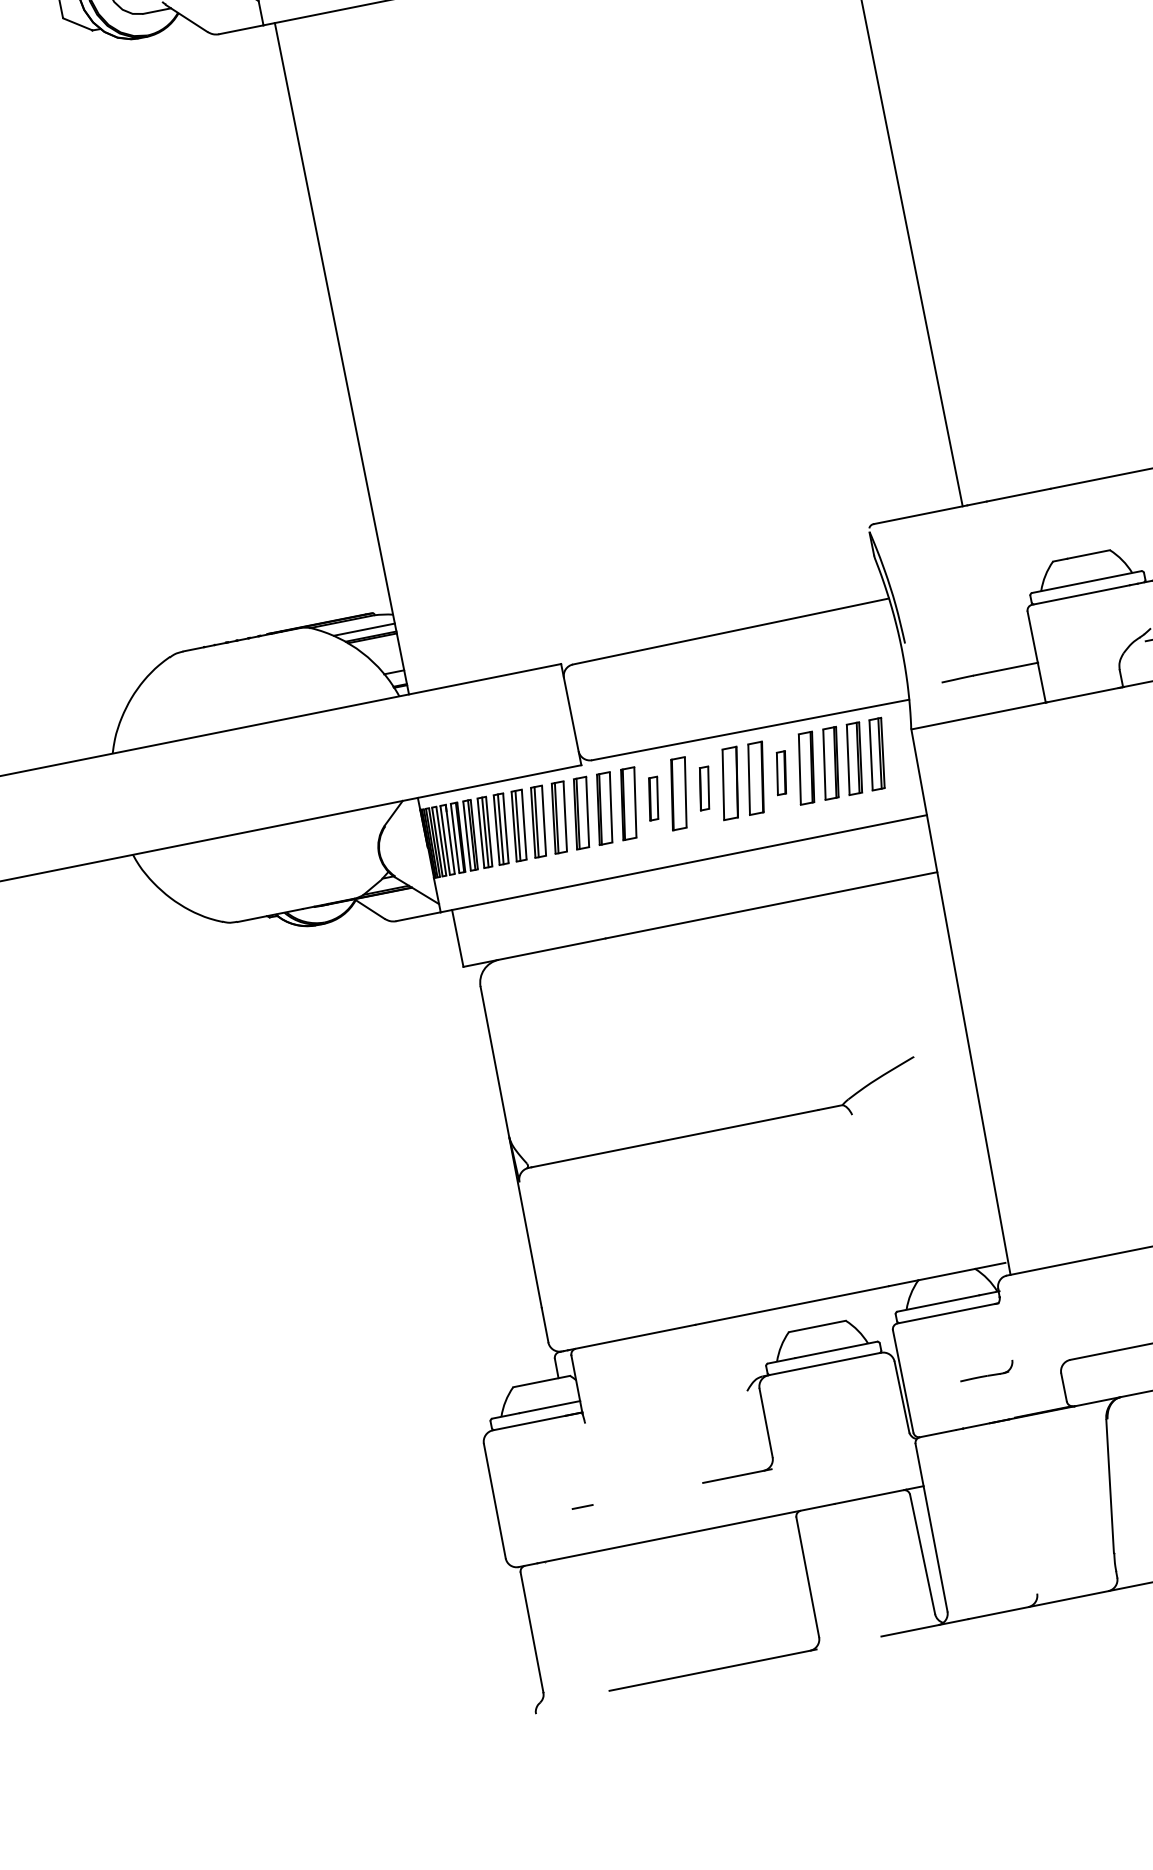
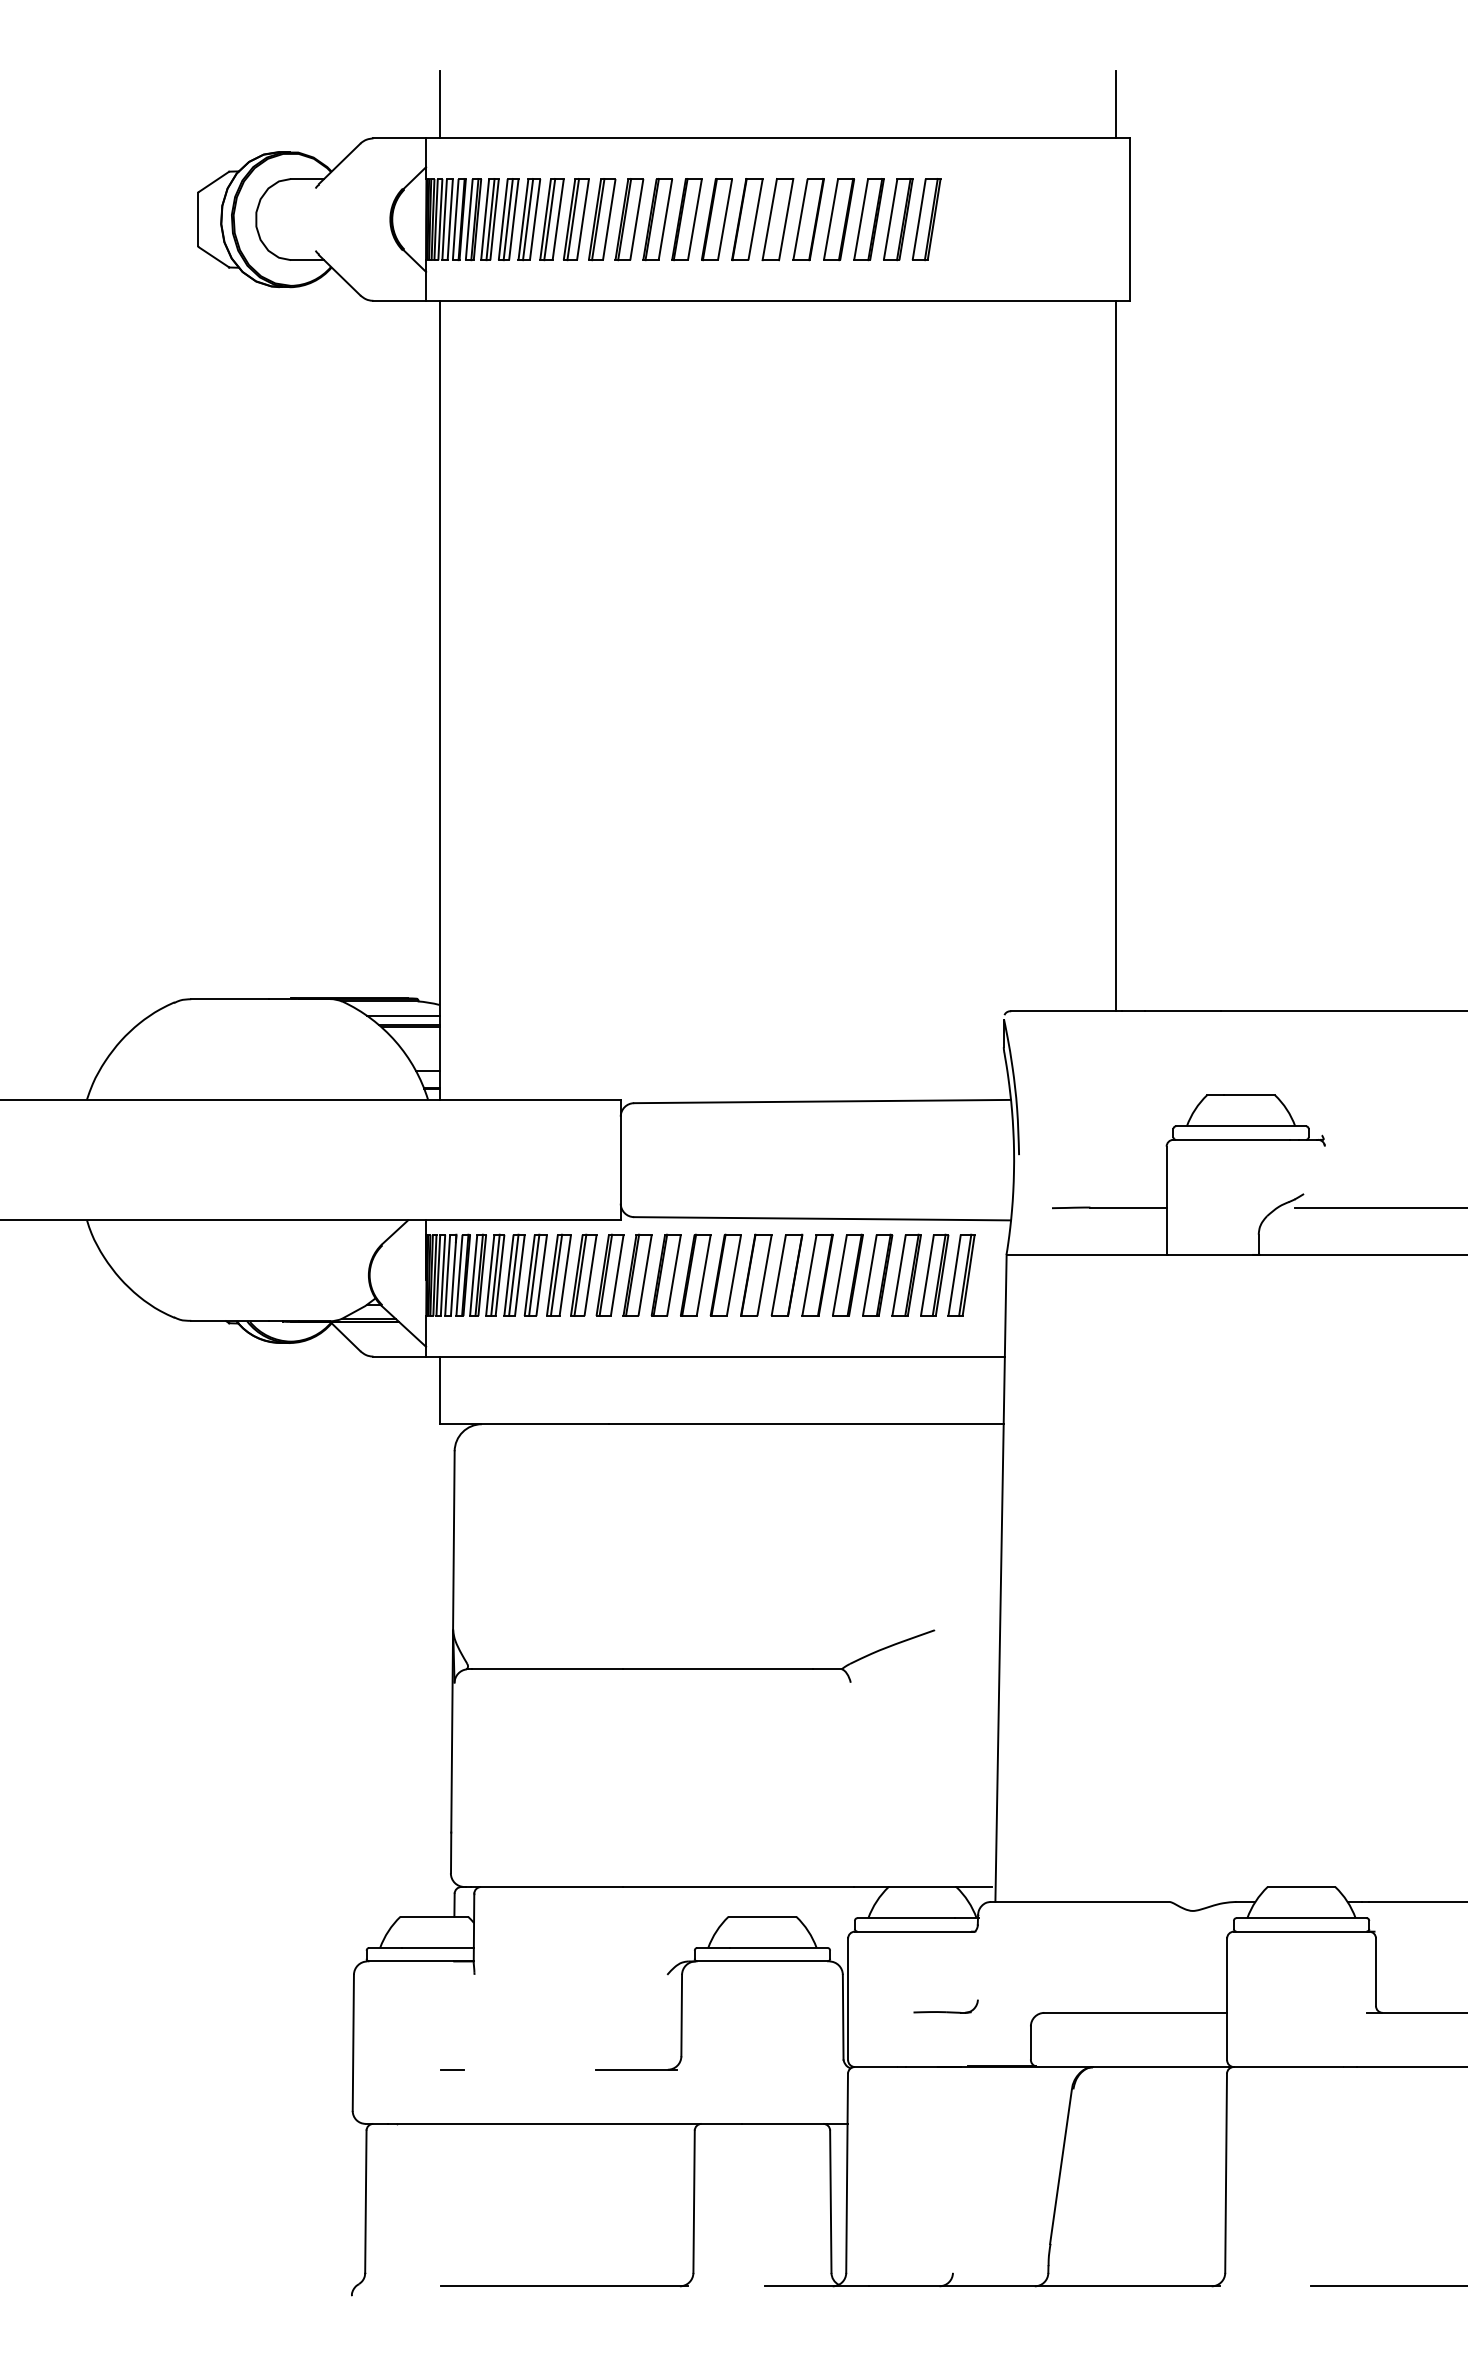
part: (780, 772) -> (847, 1274), size x1.67
part: (704, 787) -> (756, 1274), size x1.67
part: (653, 798) -> (695, 1274), size x1.67

